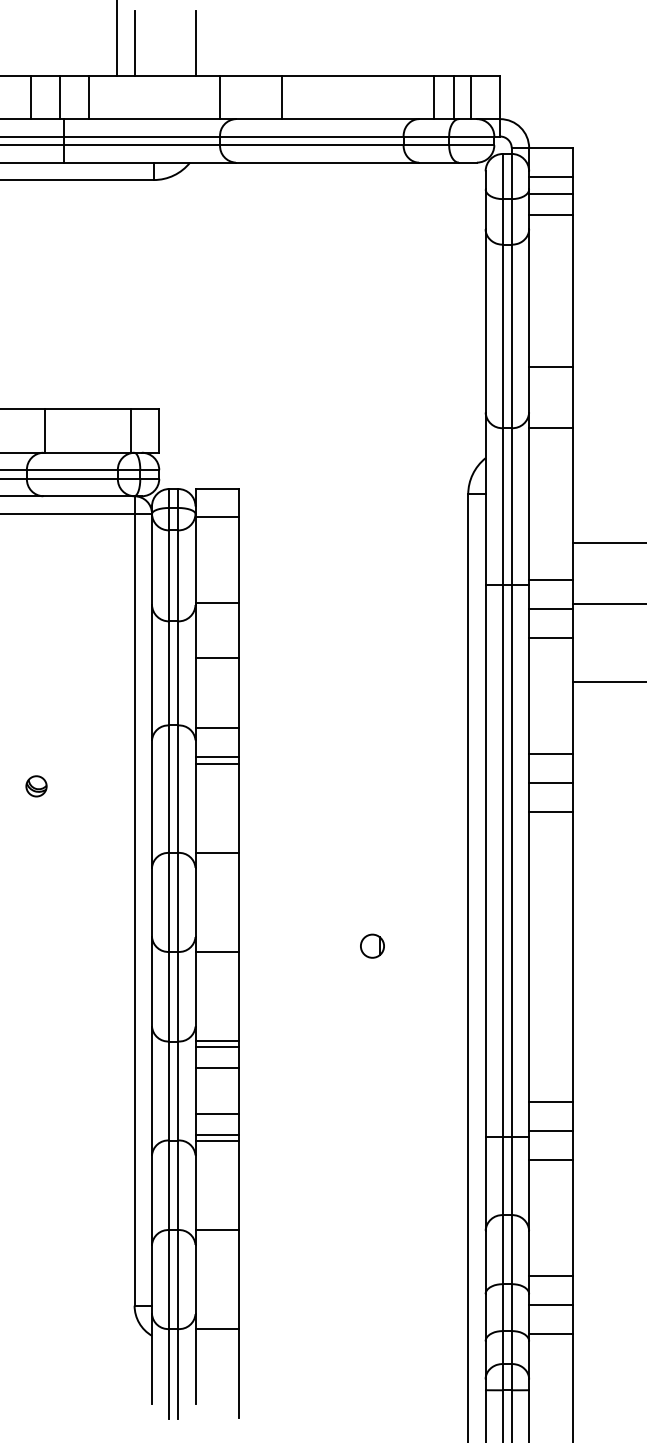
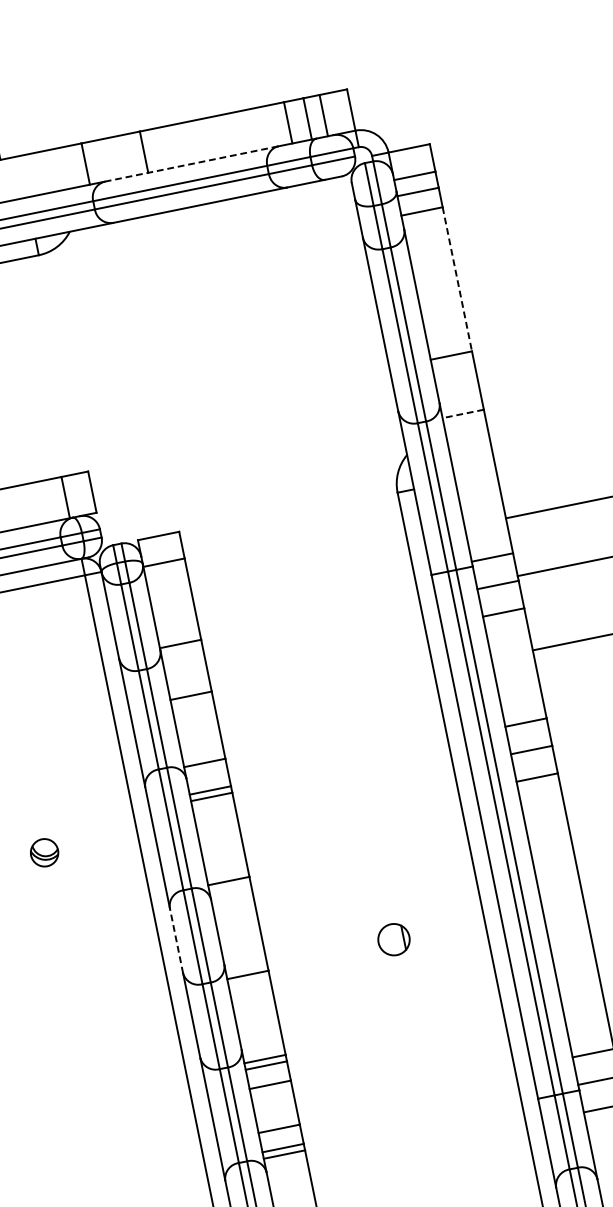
line: (195, 42) -> (51, 116), removed
line: (327, 119) -> (191, 164), solid -> dashed
line: (572, 290) -> (457, 279), solid -> dashed
line: (550, 428) -> (462, 414), solid -> dashed
part: (36, 786) -> (44, 852), size x1.4
line: (152, 902) -> (176, 940), solid -> dashed
part: (372, 945) -> (393, 938), size x1.4

